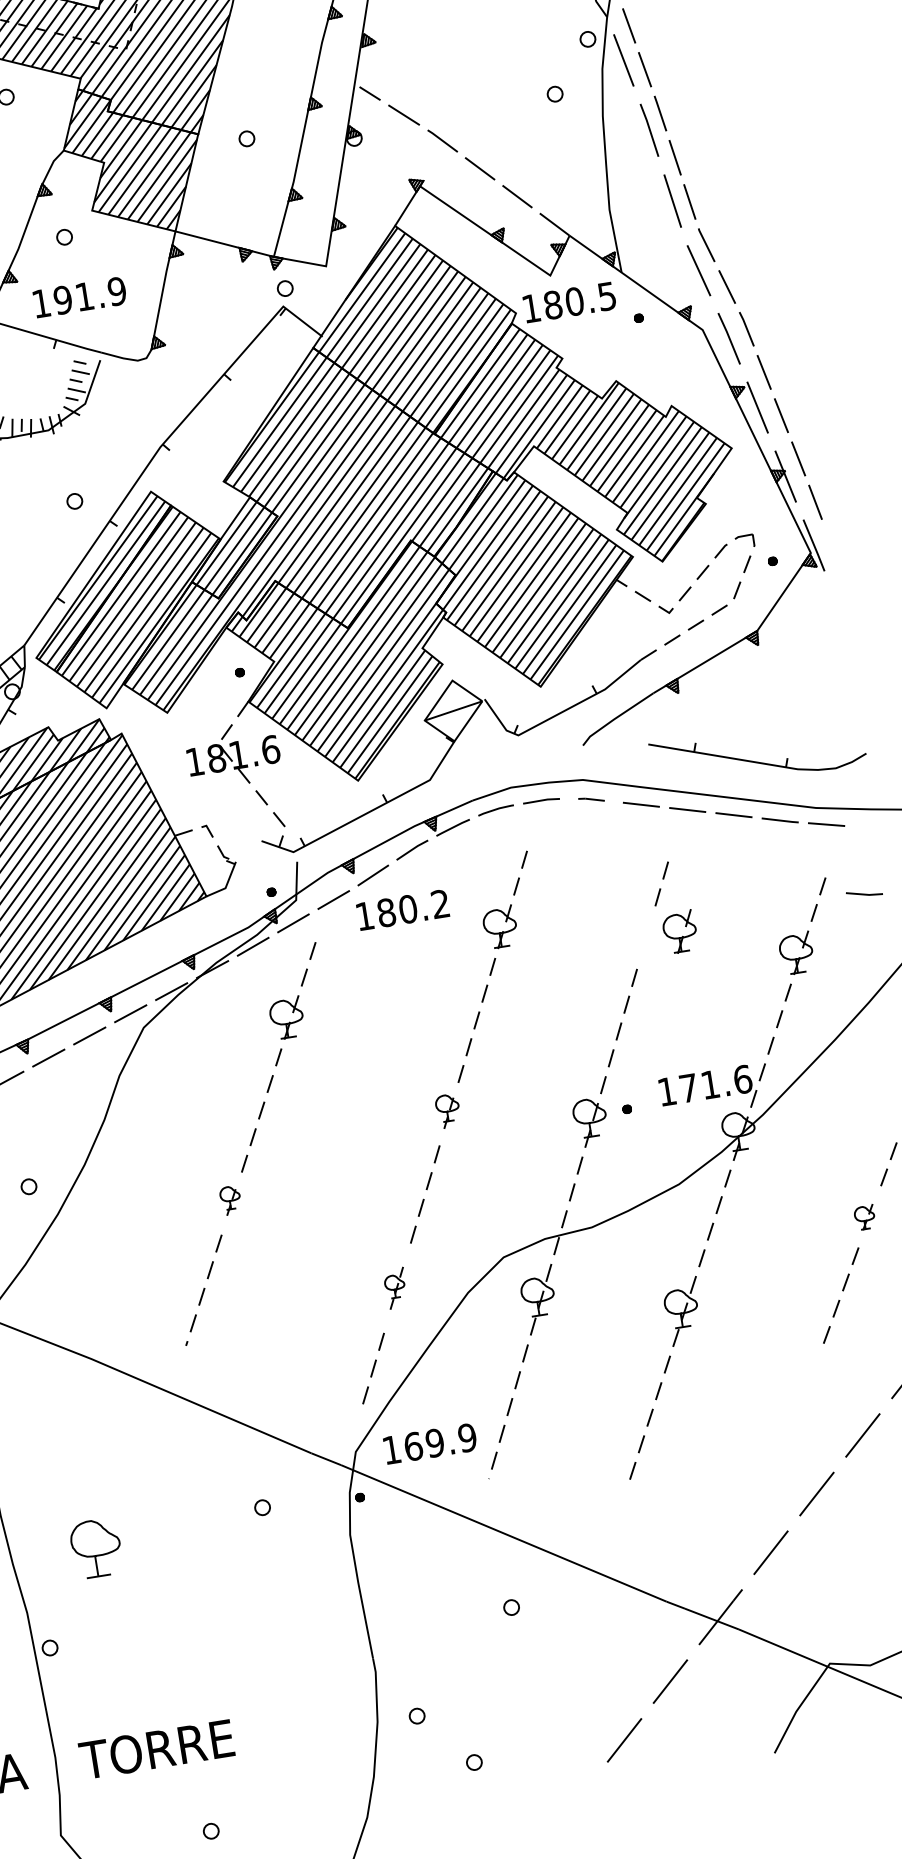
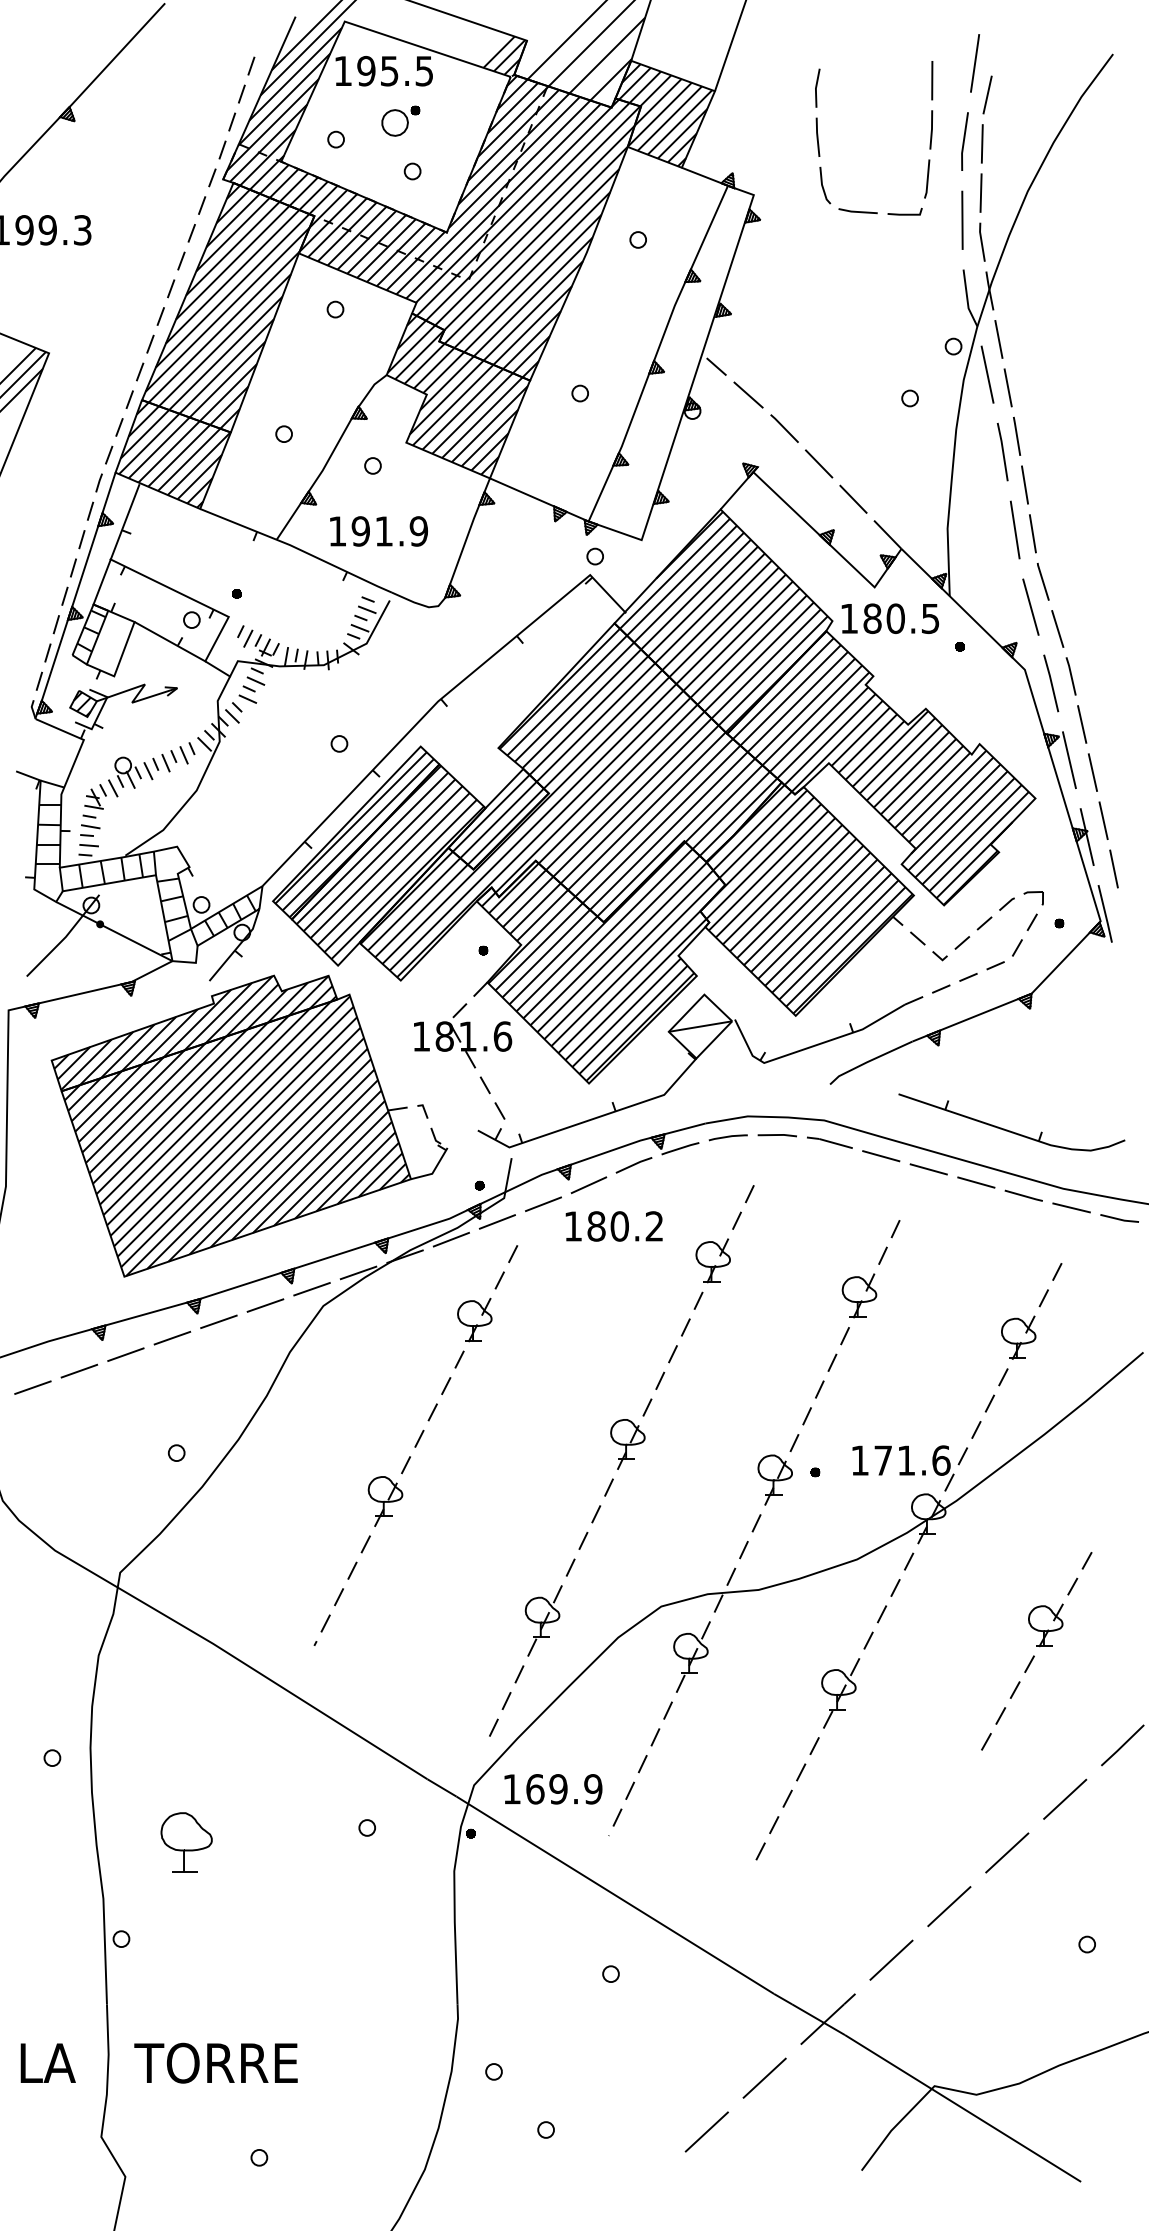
part: (591, 799) -> (829, 1142), size x1.67
line: (864, 893) -> (1119, 1218), moved
part: (680, 931) -> (859, 1295), moved
part: (447, 1111) -> (627, 1444), size x1.43
part: (230, 1200) -> (385, 1501), size x1.67
part: (864, 1217) -> (1045, 1625), size x1.67
part: (395, 1288) -> (543, 1620), size x1.67

